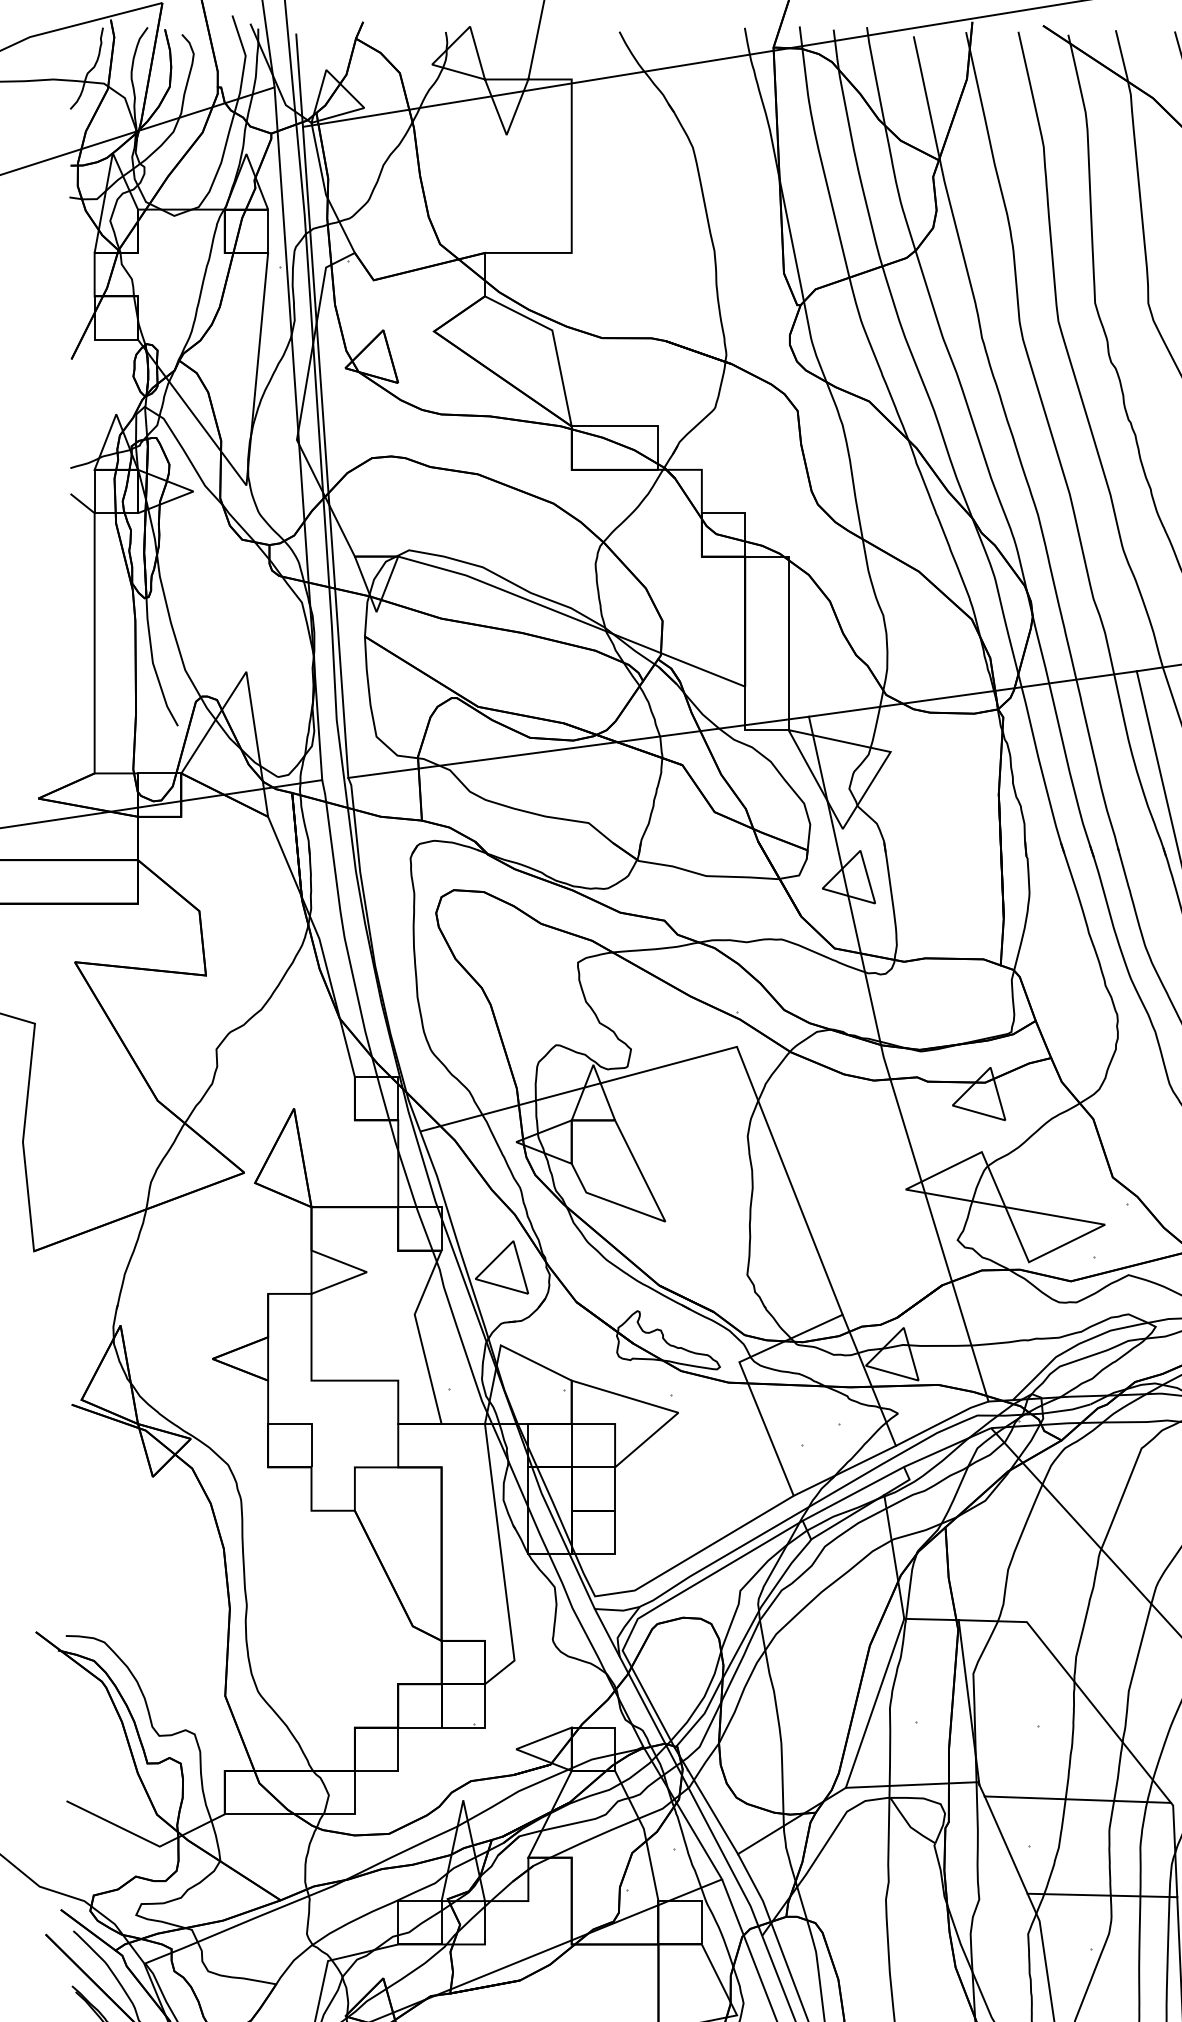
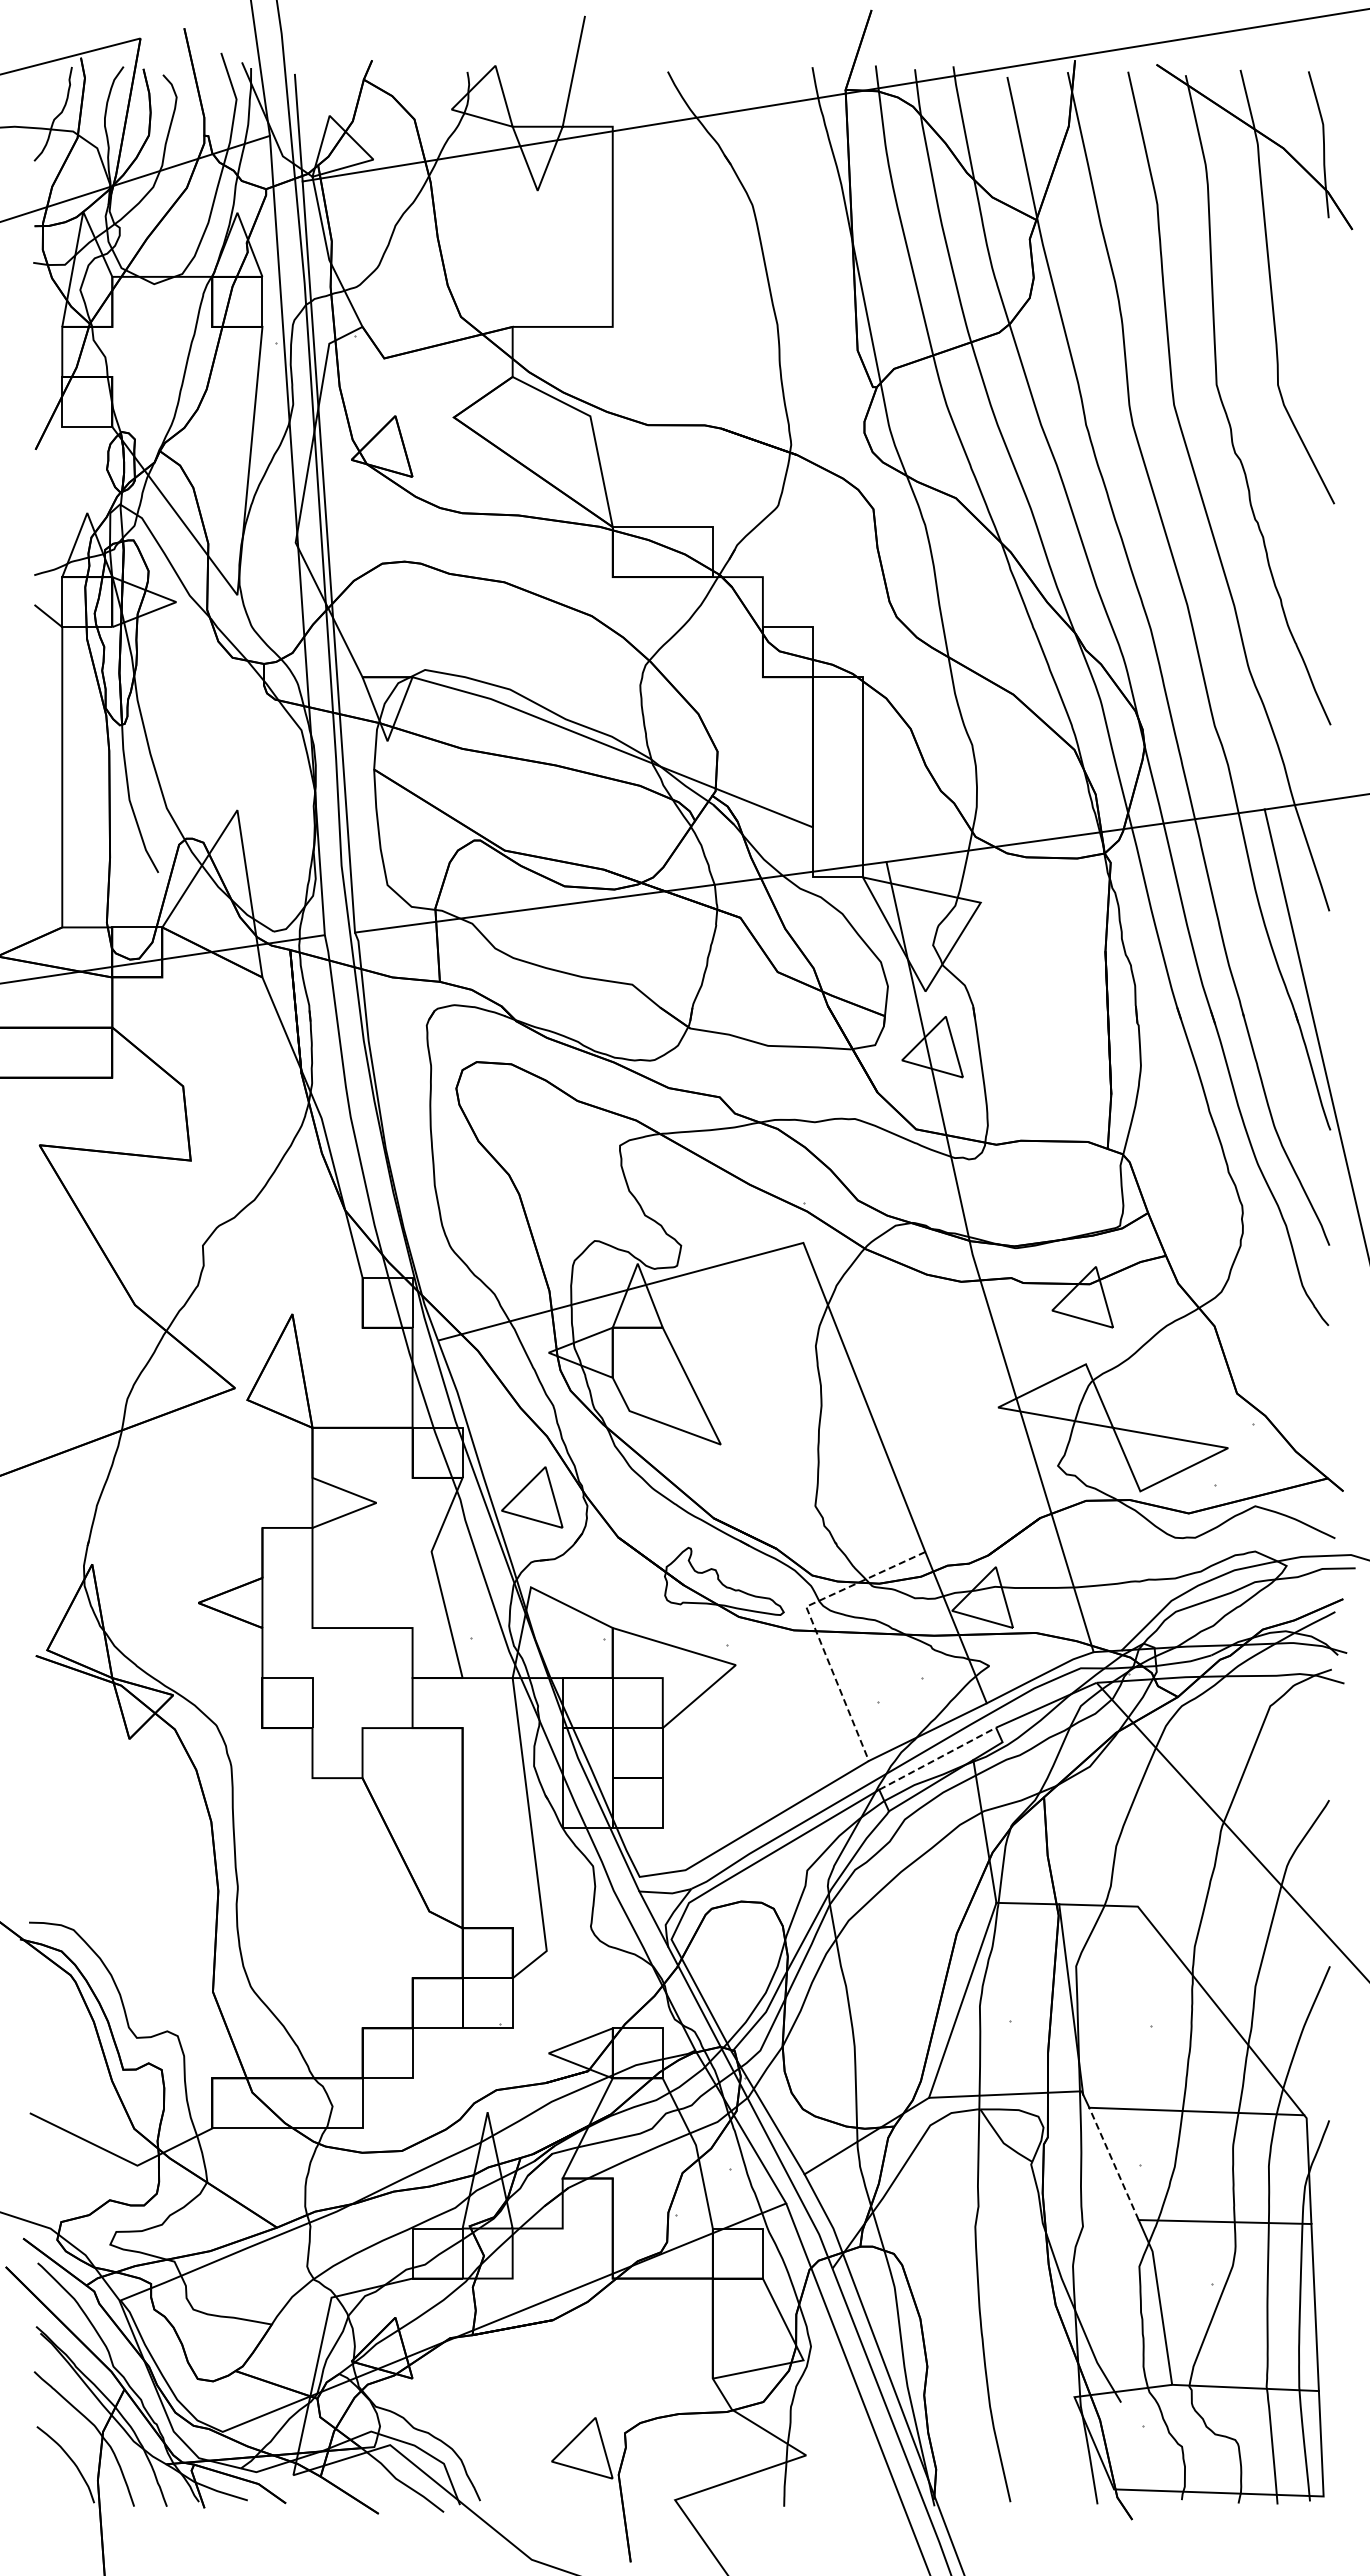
line: (744, 1375) -> (812, 1622), solid -> dashed
line: (854, 1493) -> (938, 1758), solid -> dashed
line: (1005, 1844) -> (1113, 2163), solid -> dashed

